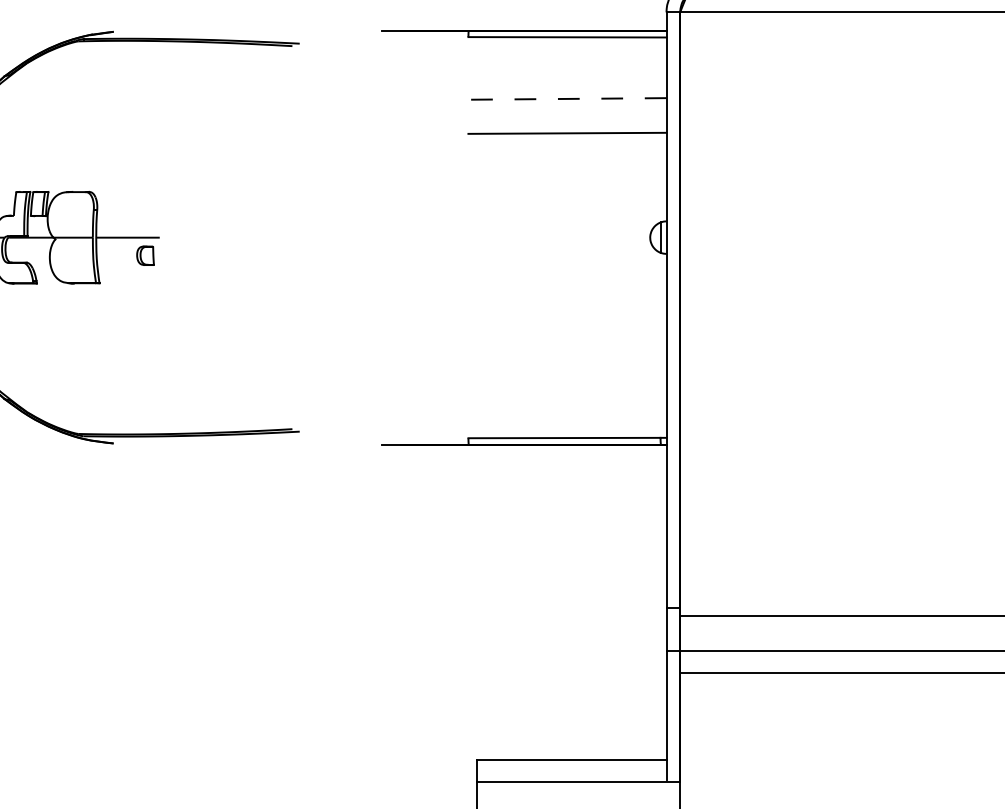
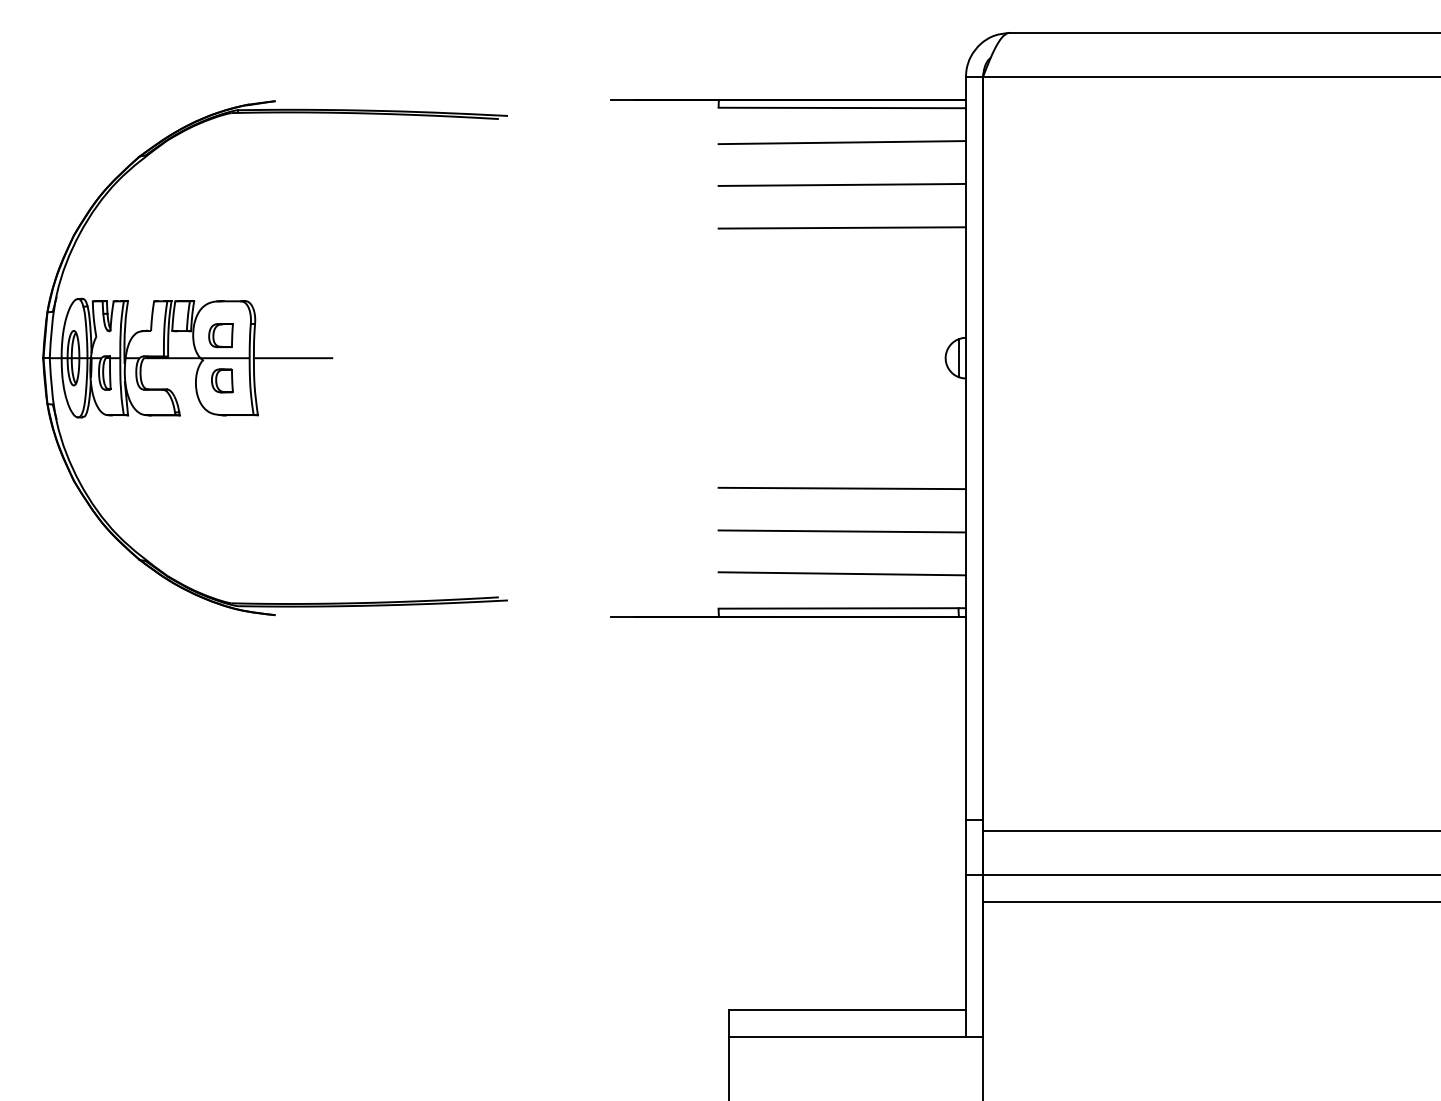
line: (566, 64) -> (841, 142), added
line: (567, 98) -> (842, 184), dashed -> solid
part: (69, 219) -> (220, 335), added
part: (145, 255) -> (222, 380), moved
line: (566, 342) -> (841, 488), added
line: (566, 376) -> (841, 531), added
line: (566, 410) -> (841, 573), added

